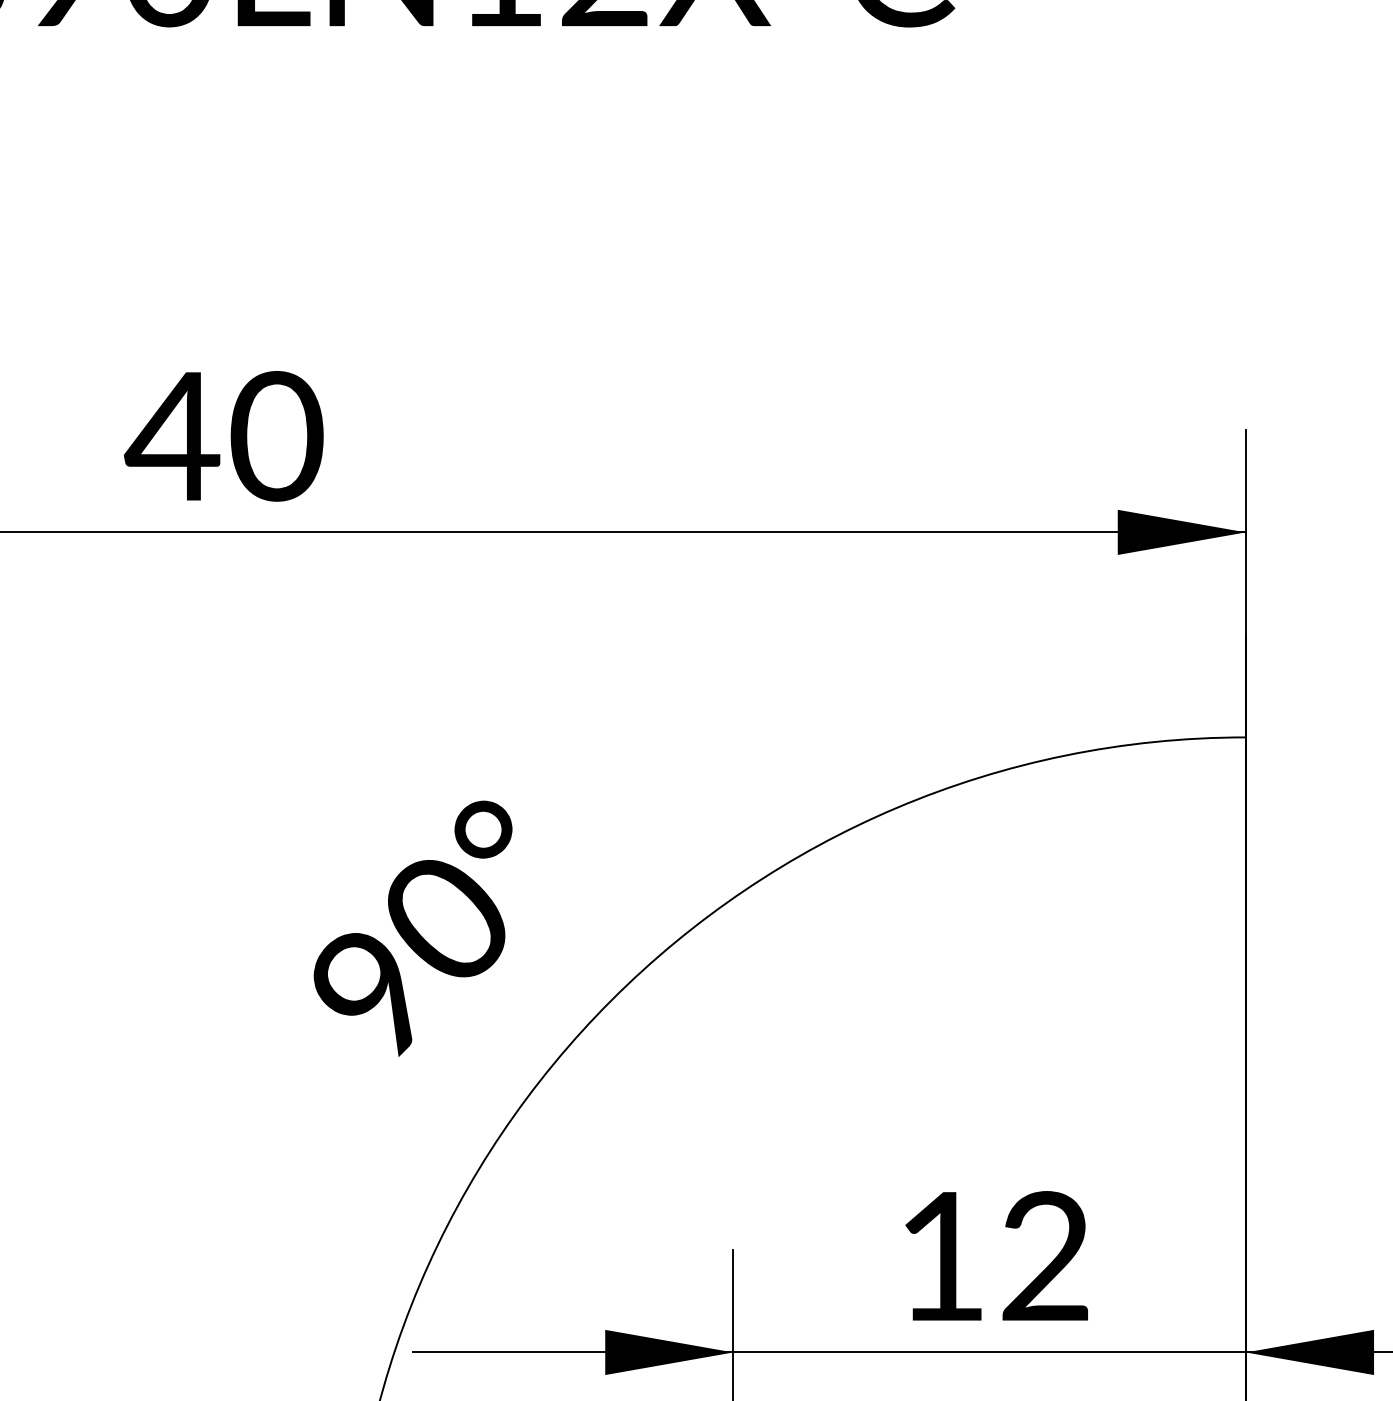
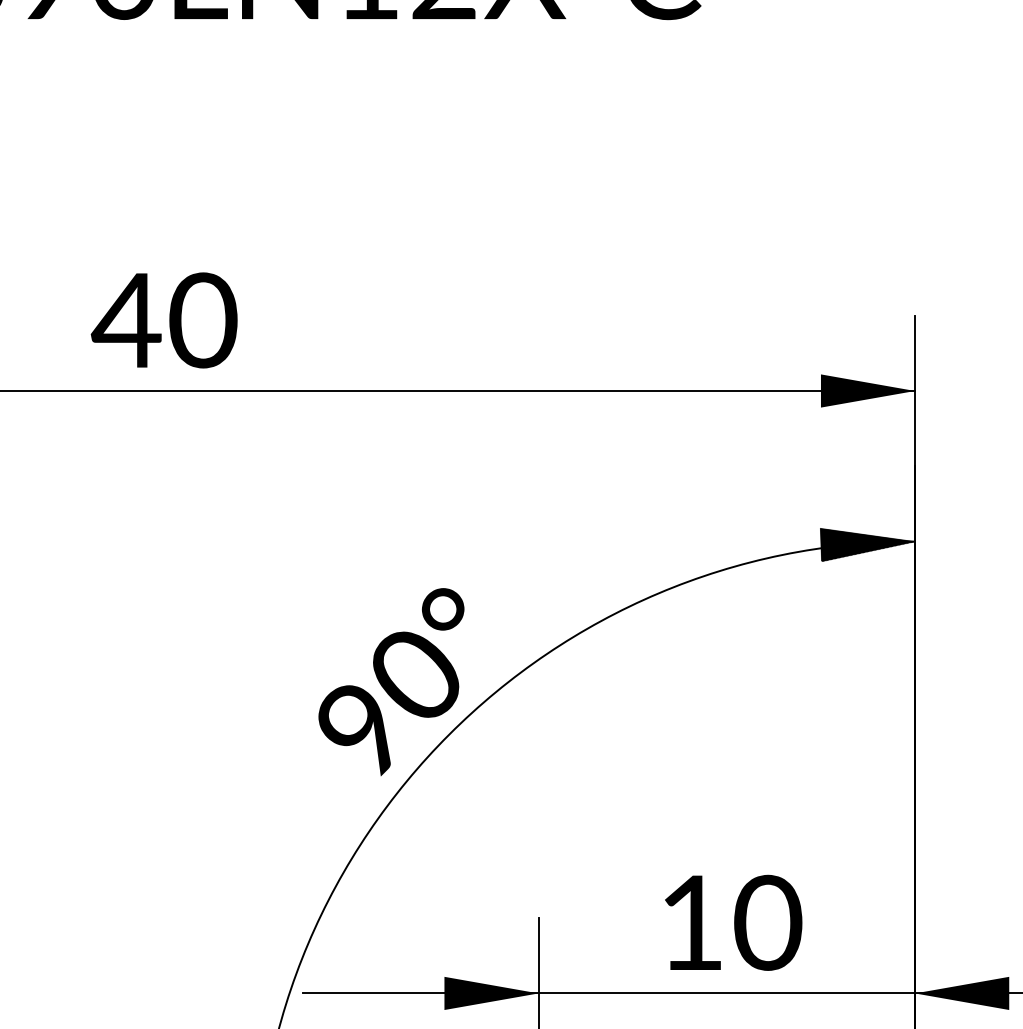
hatch: (1181, 741) -> (867, 544), added
text: (412, 928) -> (391, 681), moved
text: (1045, 1256) -> (767, 922), 12 -> 10

